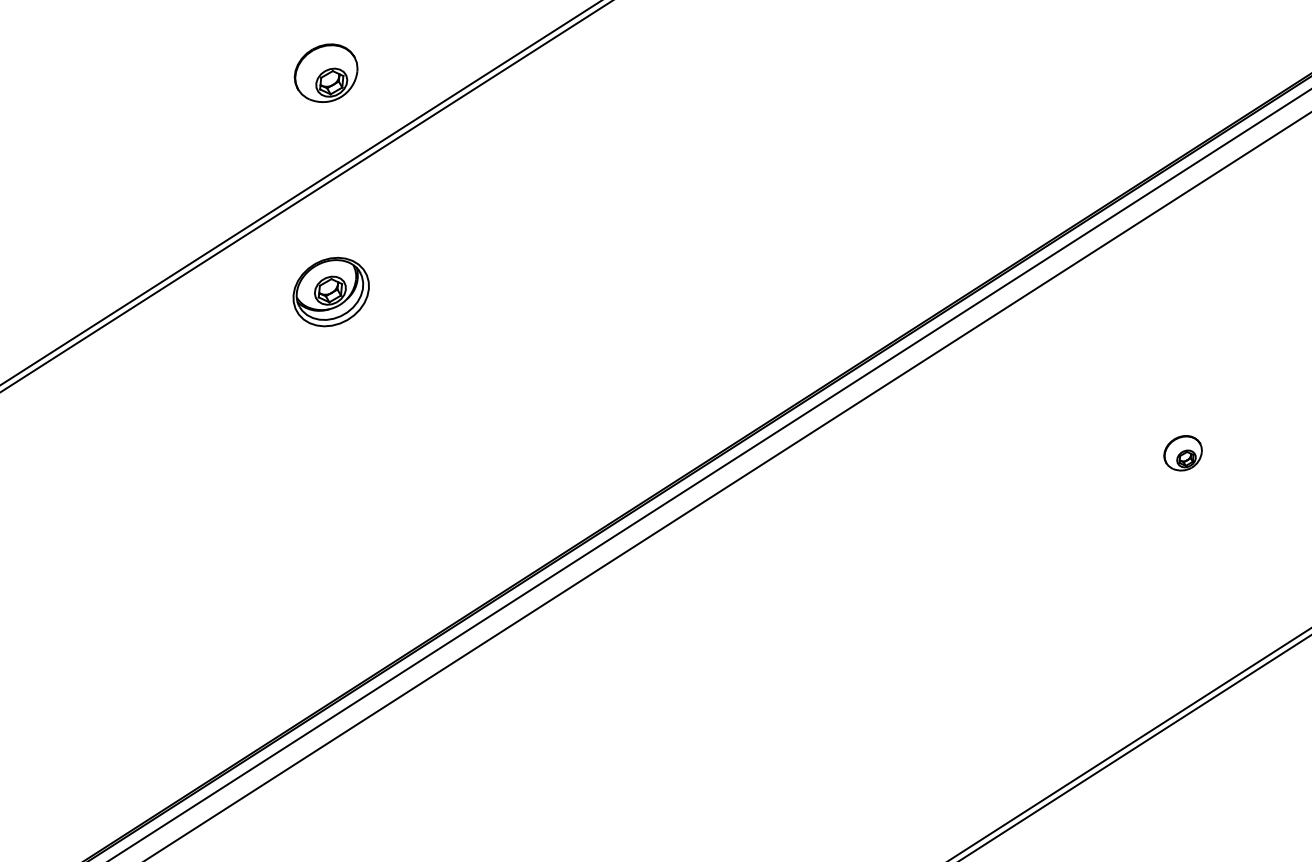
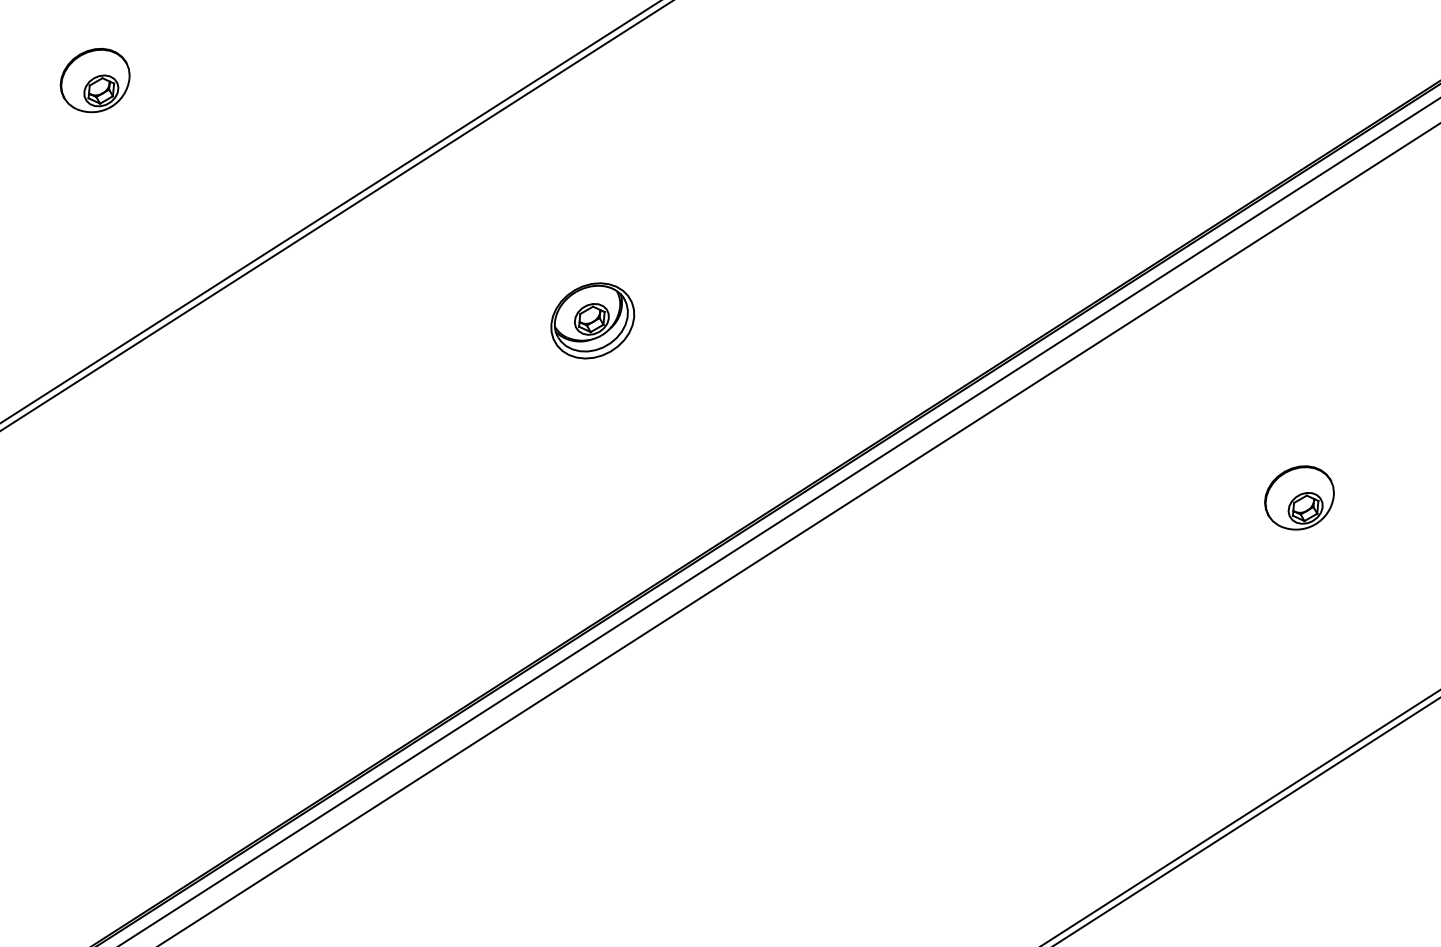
part: (325, 73) -> (94, 80), moved
part: (330, 291) -> (592, 320), moved
part: (1183, 452) -> (1299, 497), size x1.67

